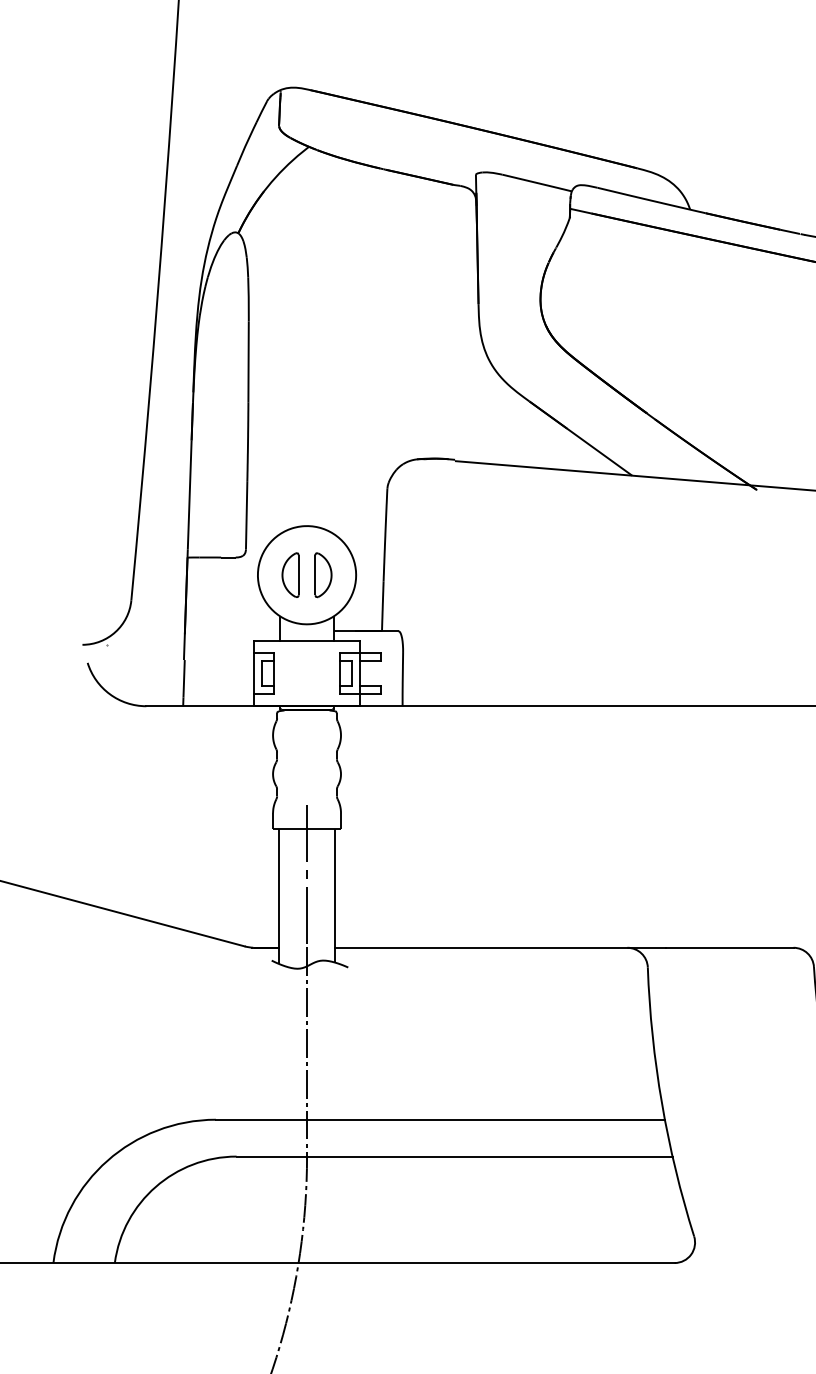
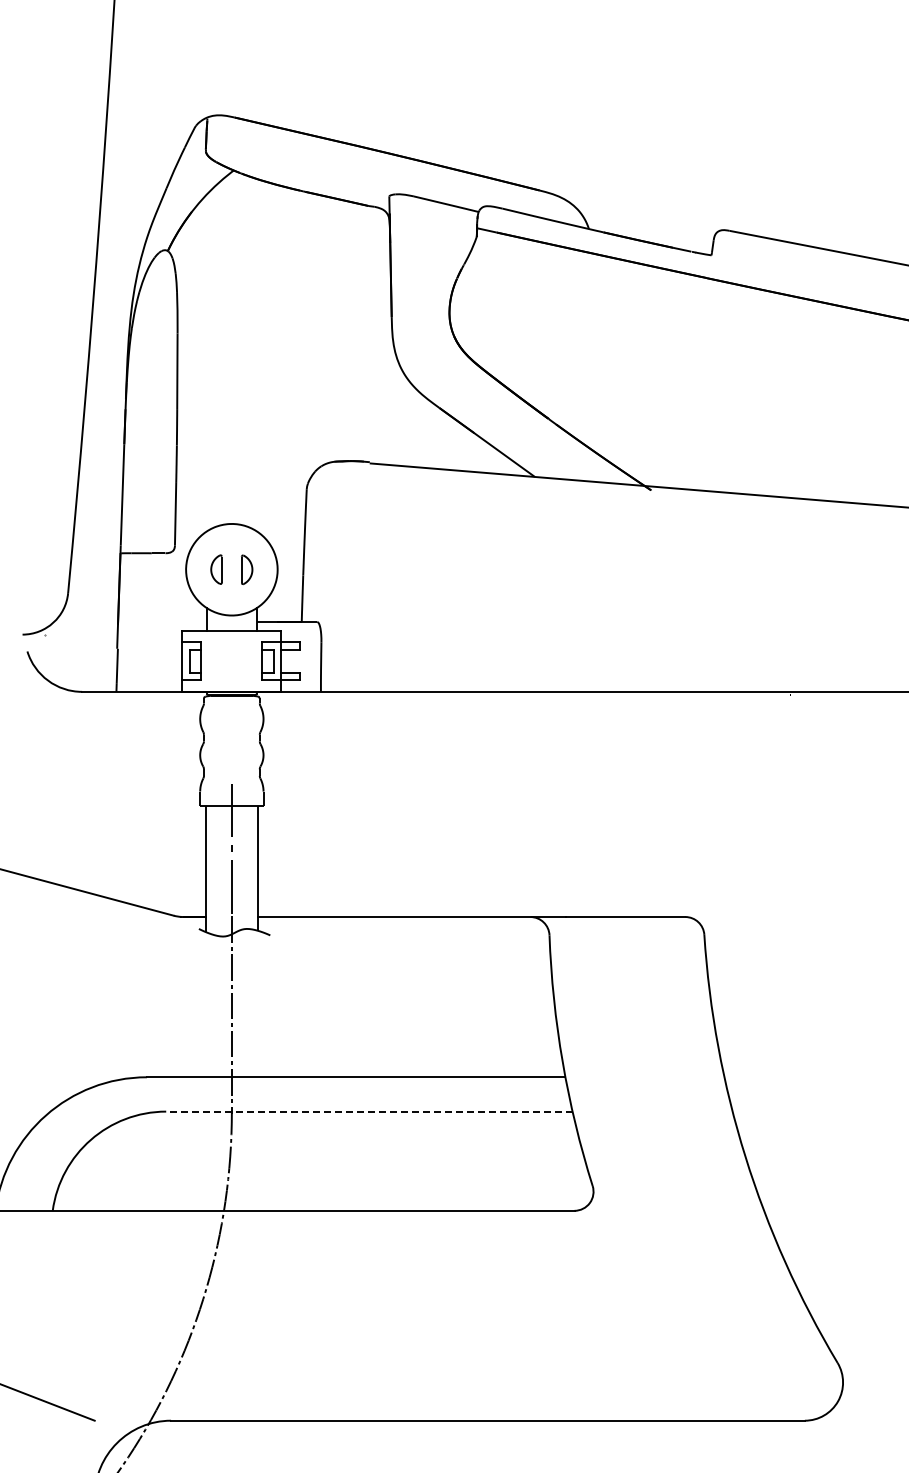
part: (290, 574) -> (216, 569), size x0.7
part: (322, 574) -> (246, 569), size x0.7
line: (453, 1156) -> (368, 1111), solid -> dashed

